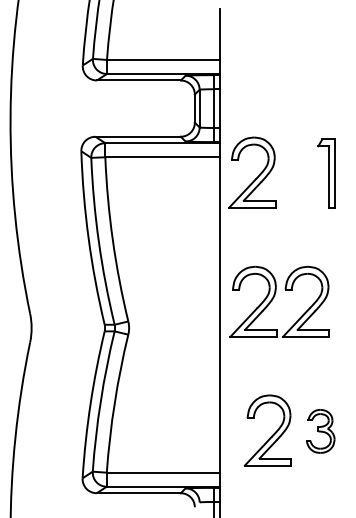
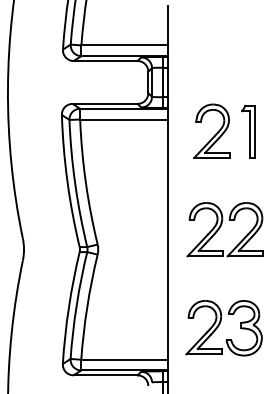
part: (257, 176) -> (215, 134), moved
part: (273, 299) -> (220, 227), moved
part: (320, 431) -> (244, 328), size x1.67

